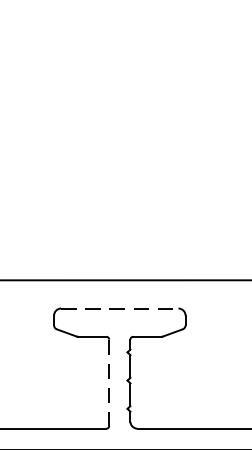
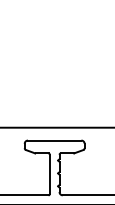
line: (119, 308) -> (54, 140), dashed -> solid
line: (108, 382) -> (49, 174), dashed -> solid

